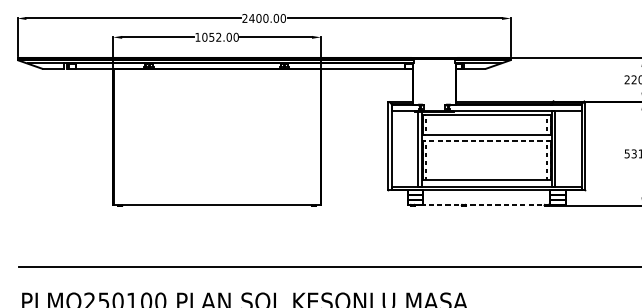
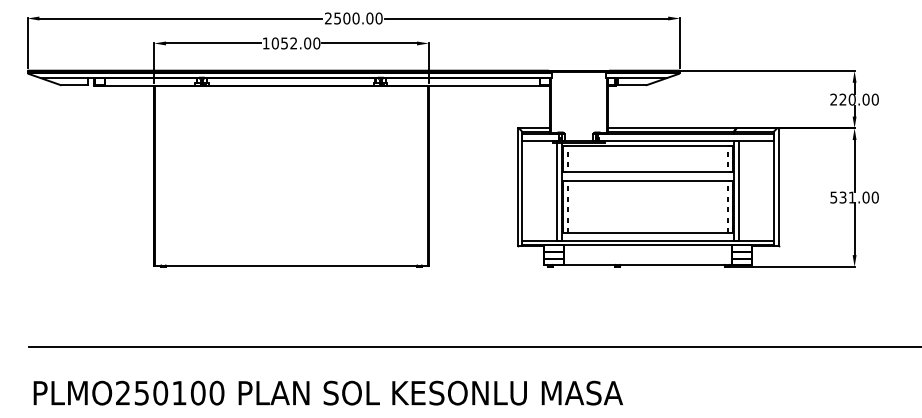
text: (251, 18) -> (337, 18), 2400.00 -> 2500.00
line: (487, 140) -> (648, 180), dashed -> solid
line: (486, 205) -> (647, 265), dashed -> solid

